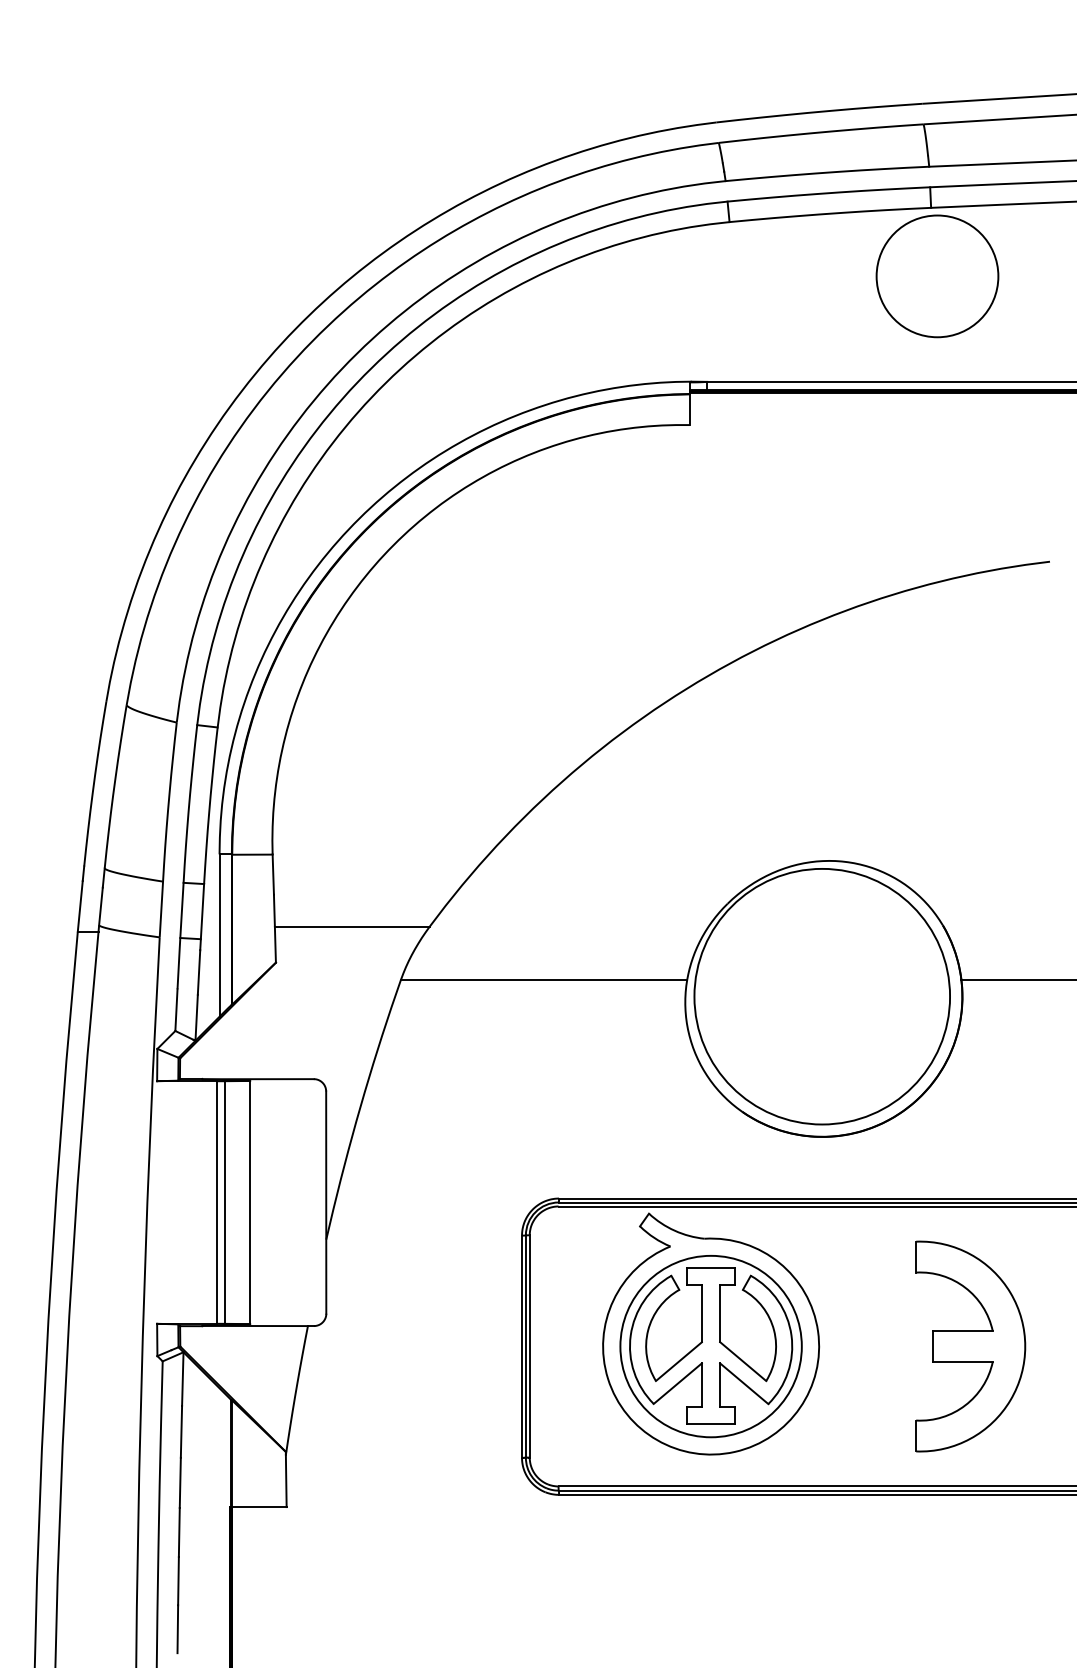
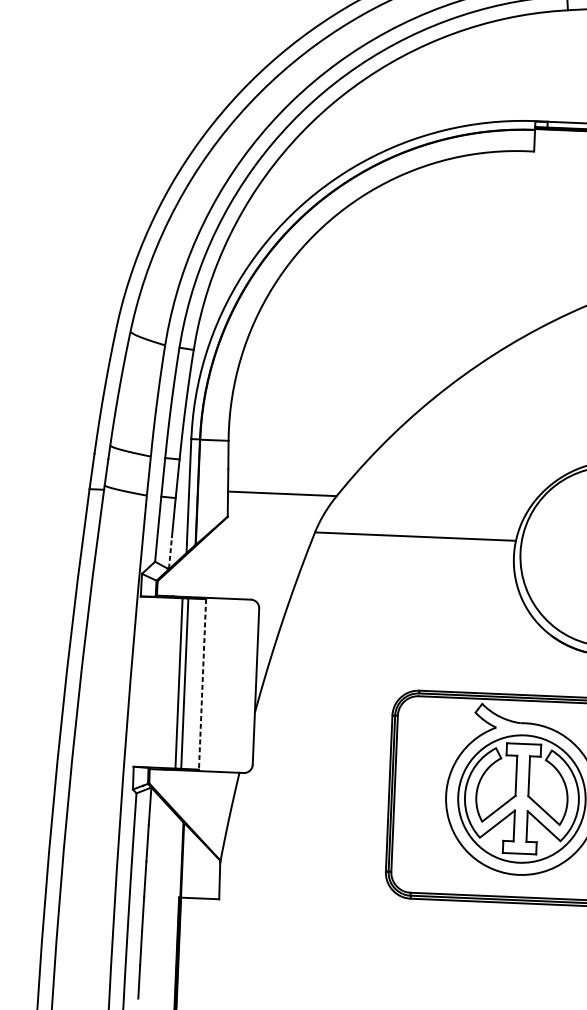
line: (196, 1017) -> (170, 552), solid -> dashed
line: (250, 1202) -> (202, 684), solid -> dashed

